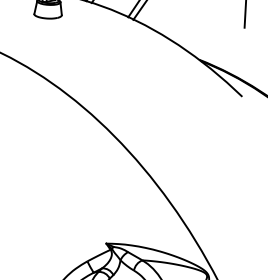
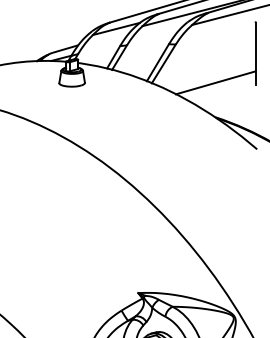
line: (201, 22) -> (215, 82), added

